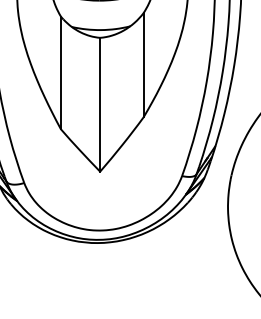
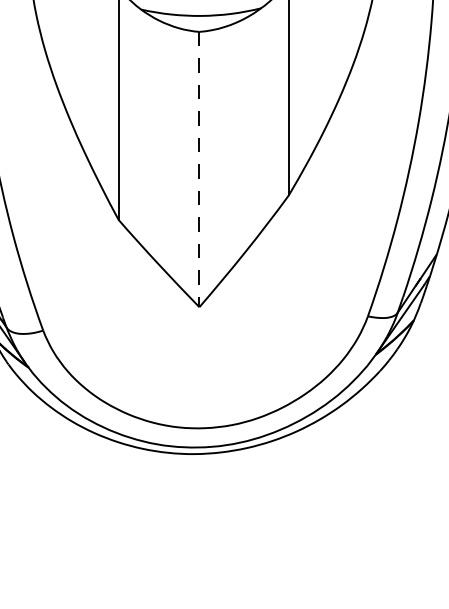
line: (100, 104) -> (200, 169), solid -> dashed

